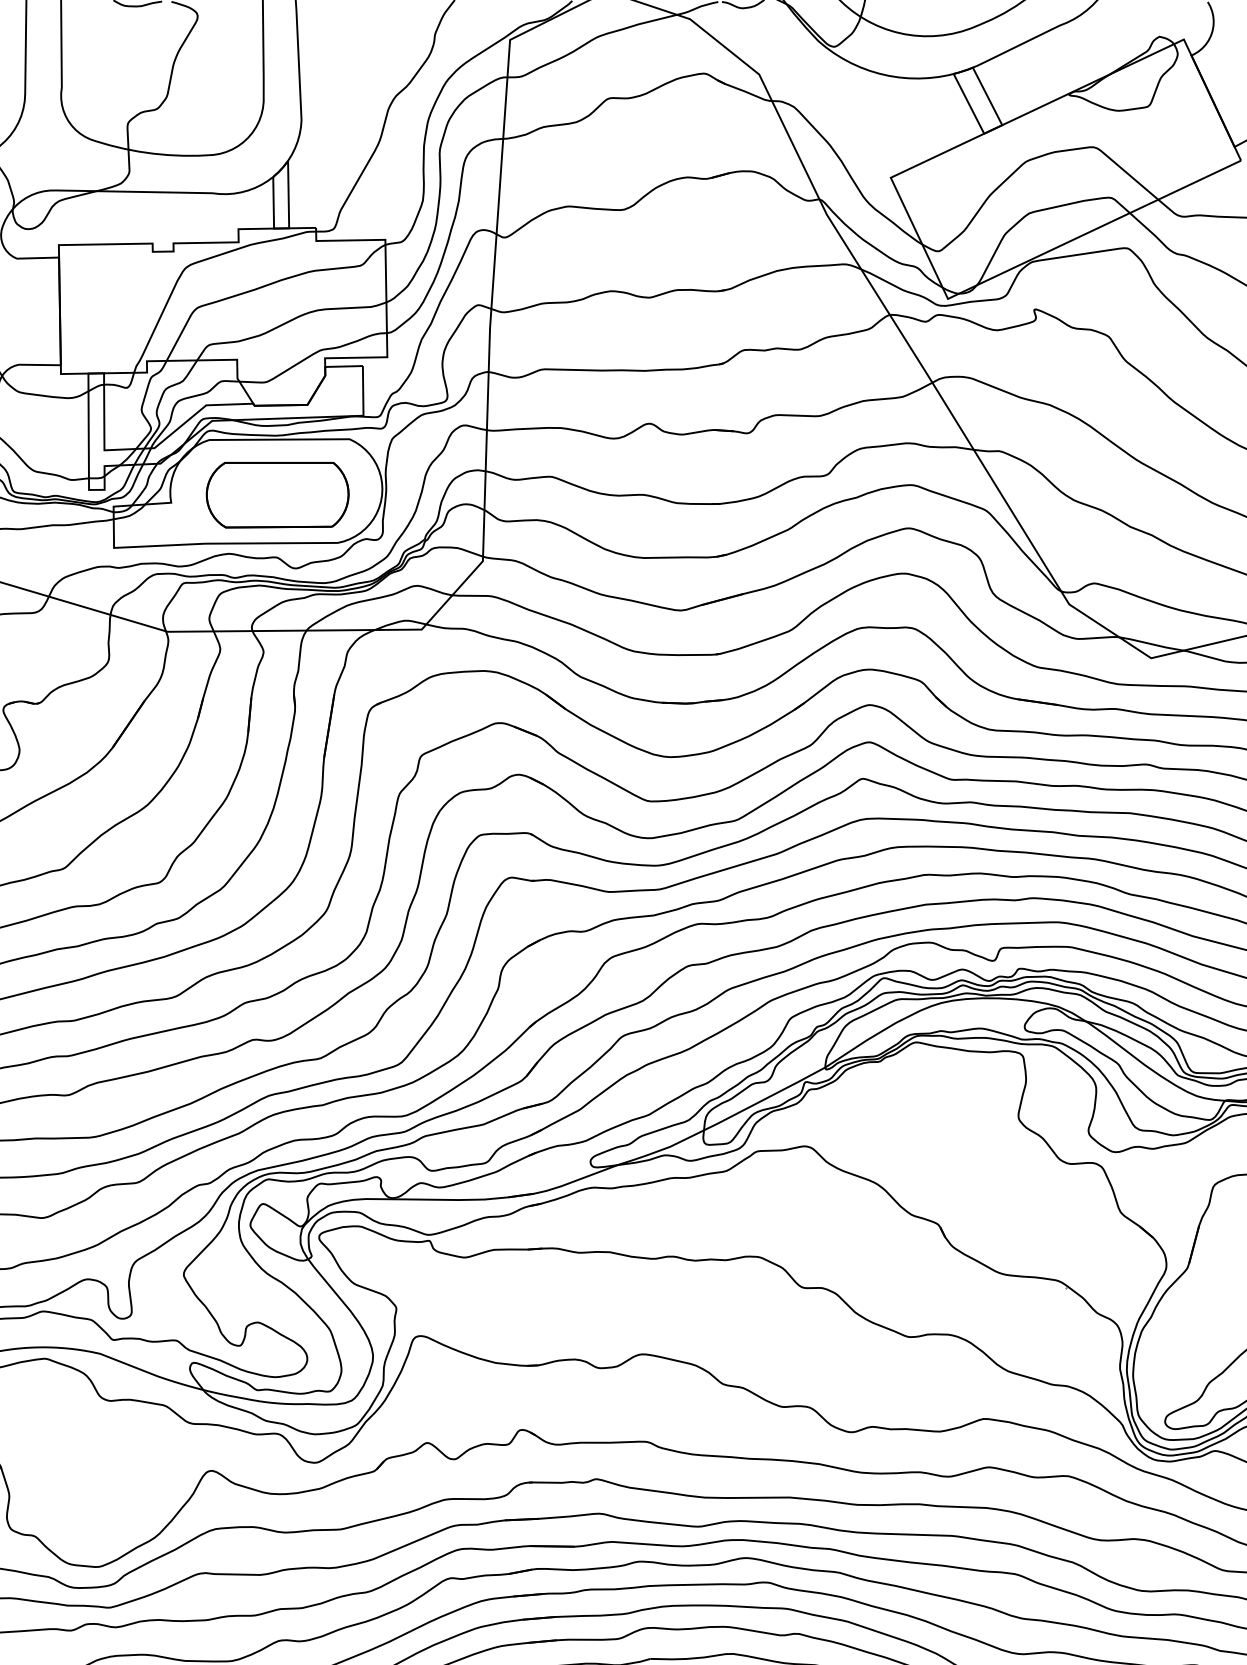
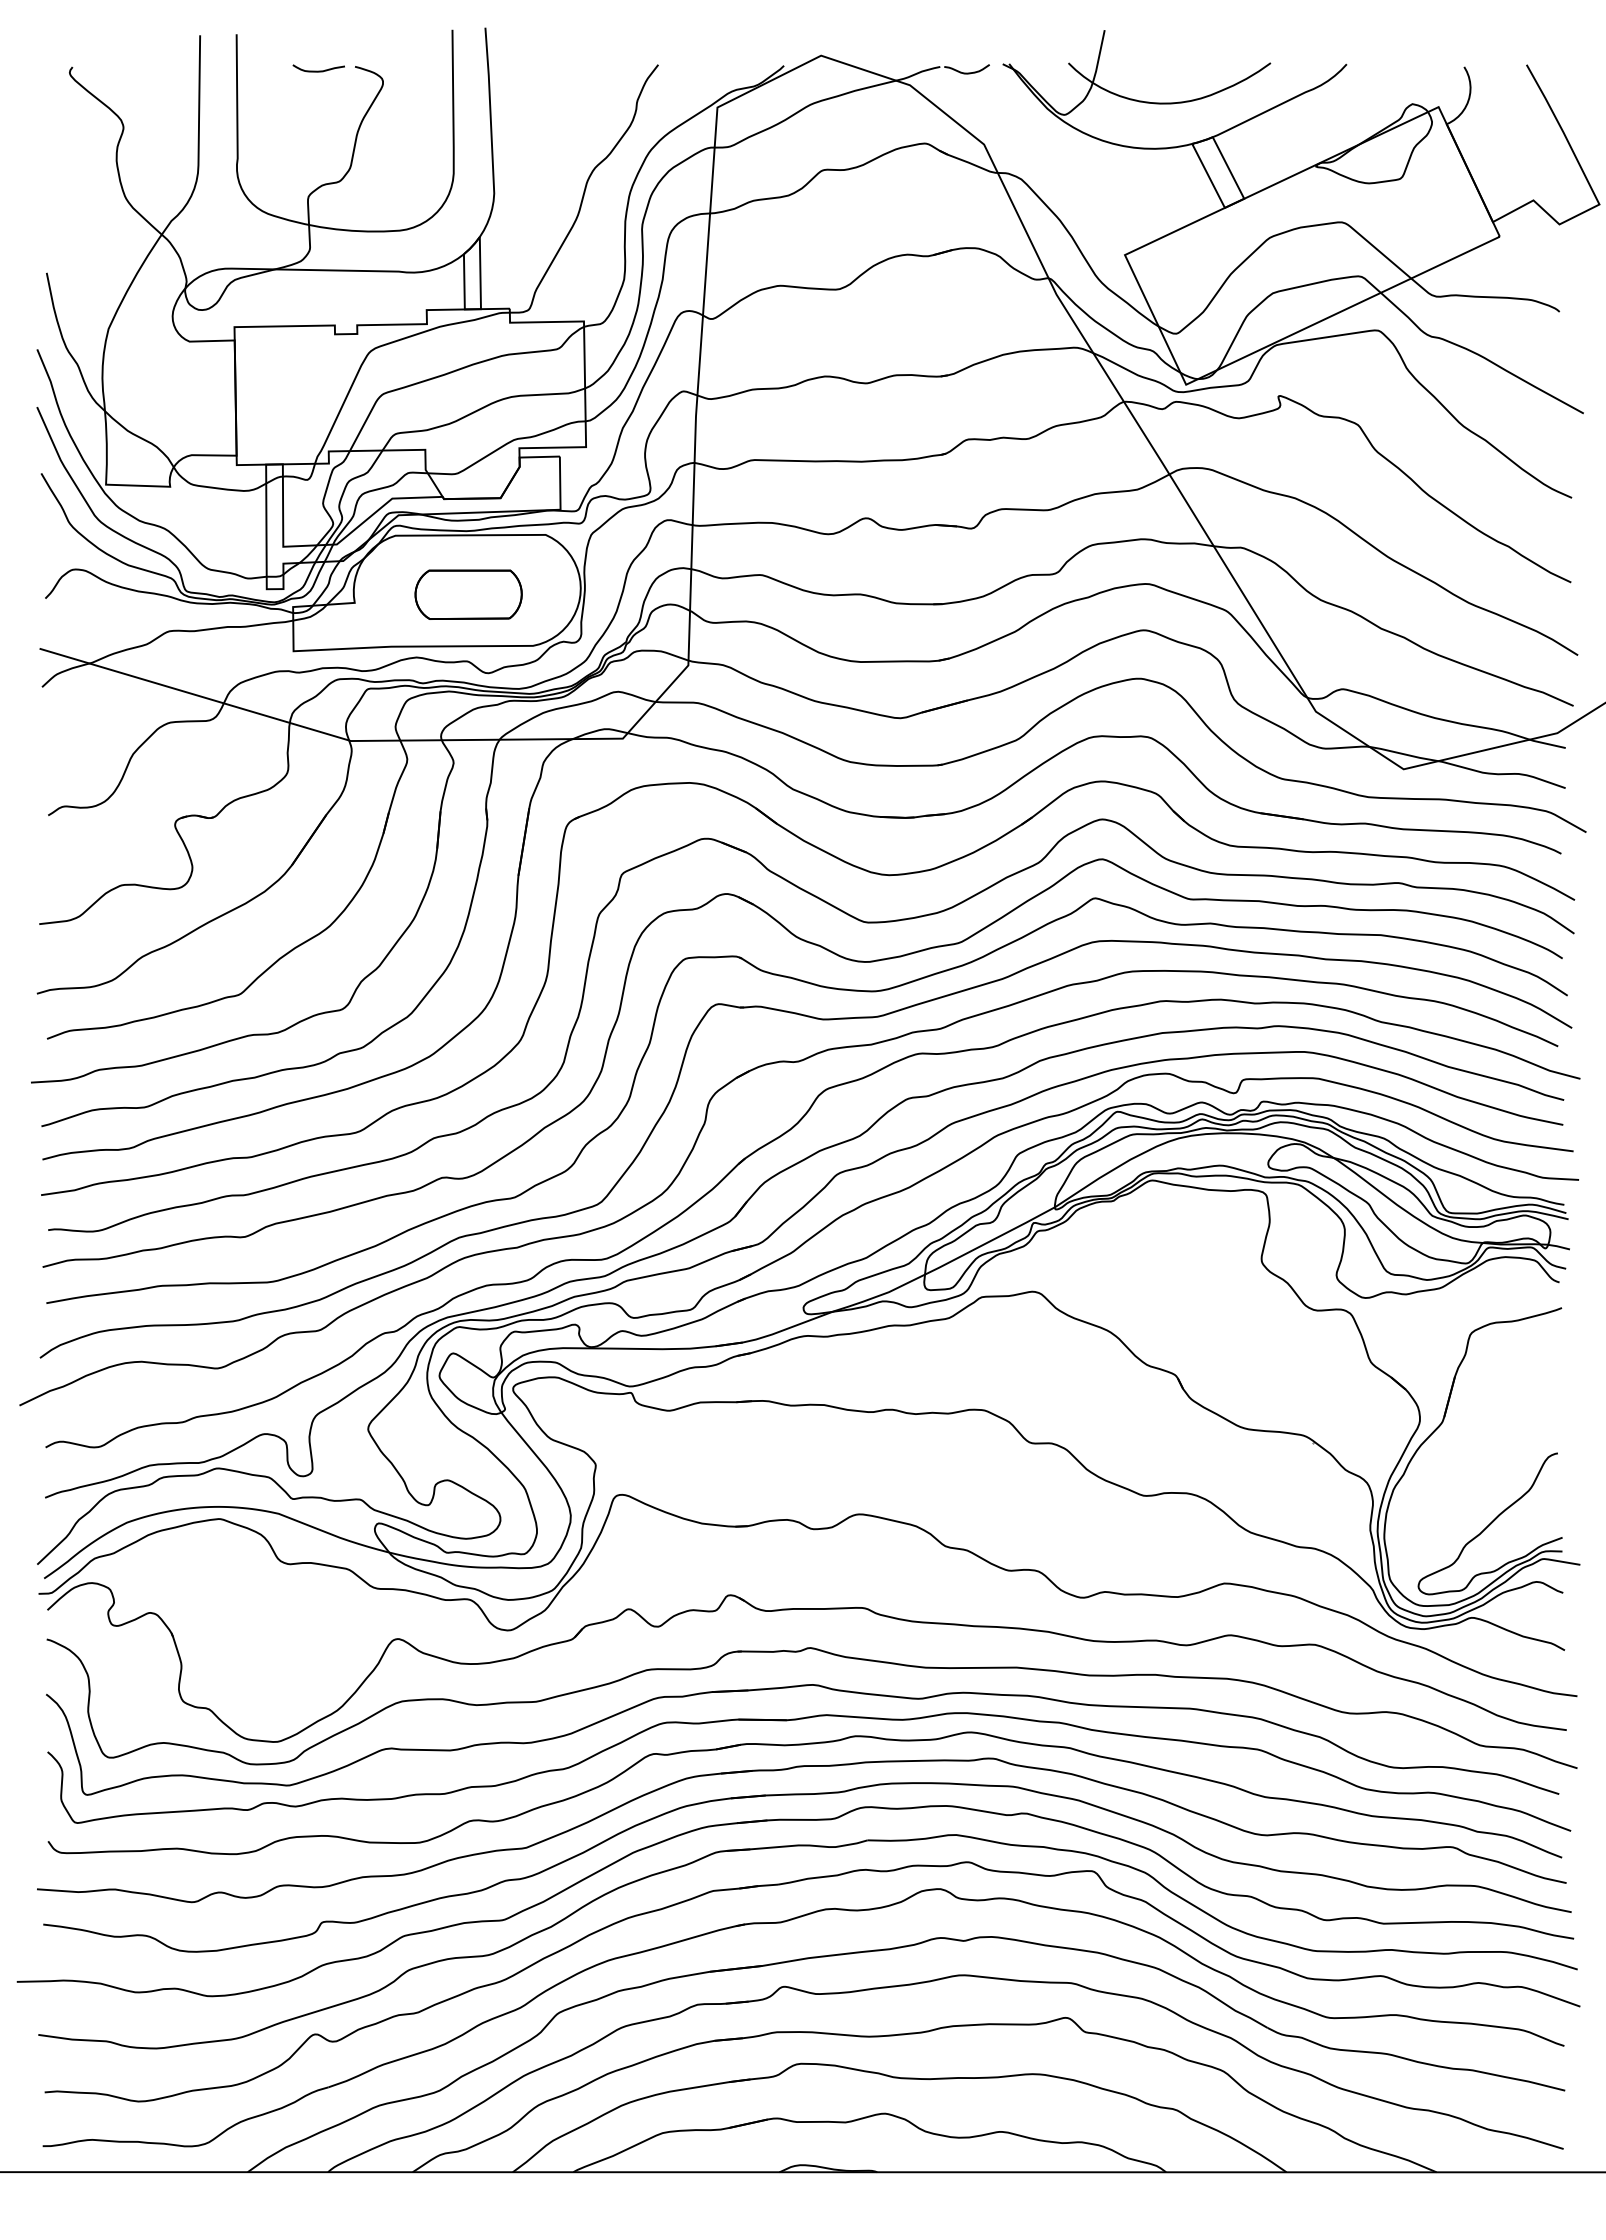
part: (277, 494) -> (468, 594), size x0.7

